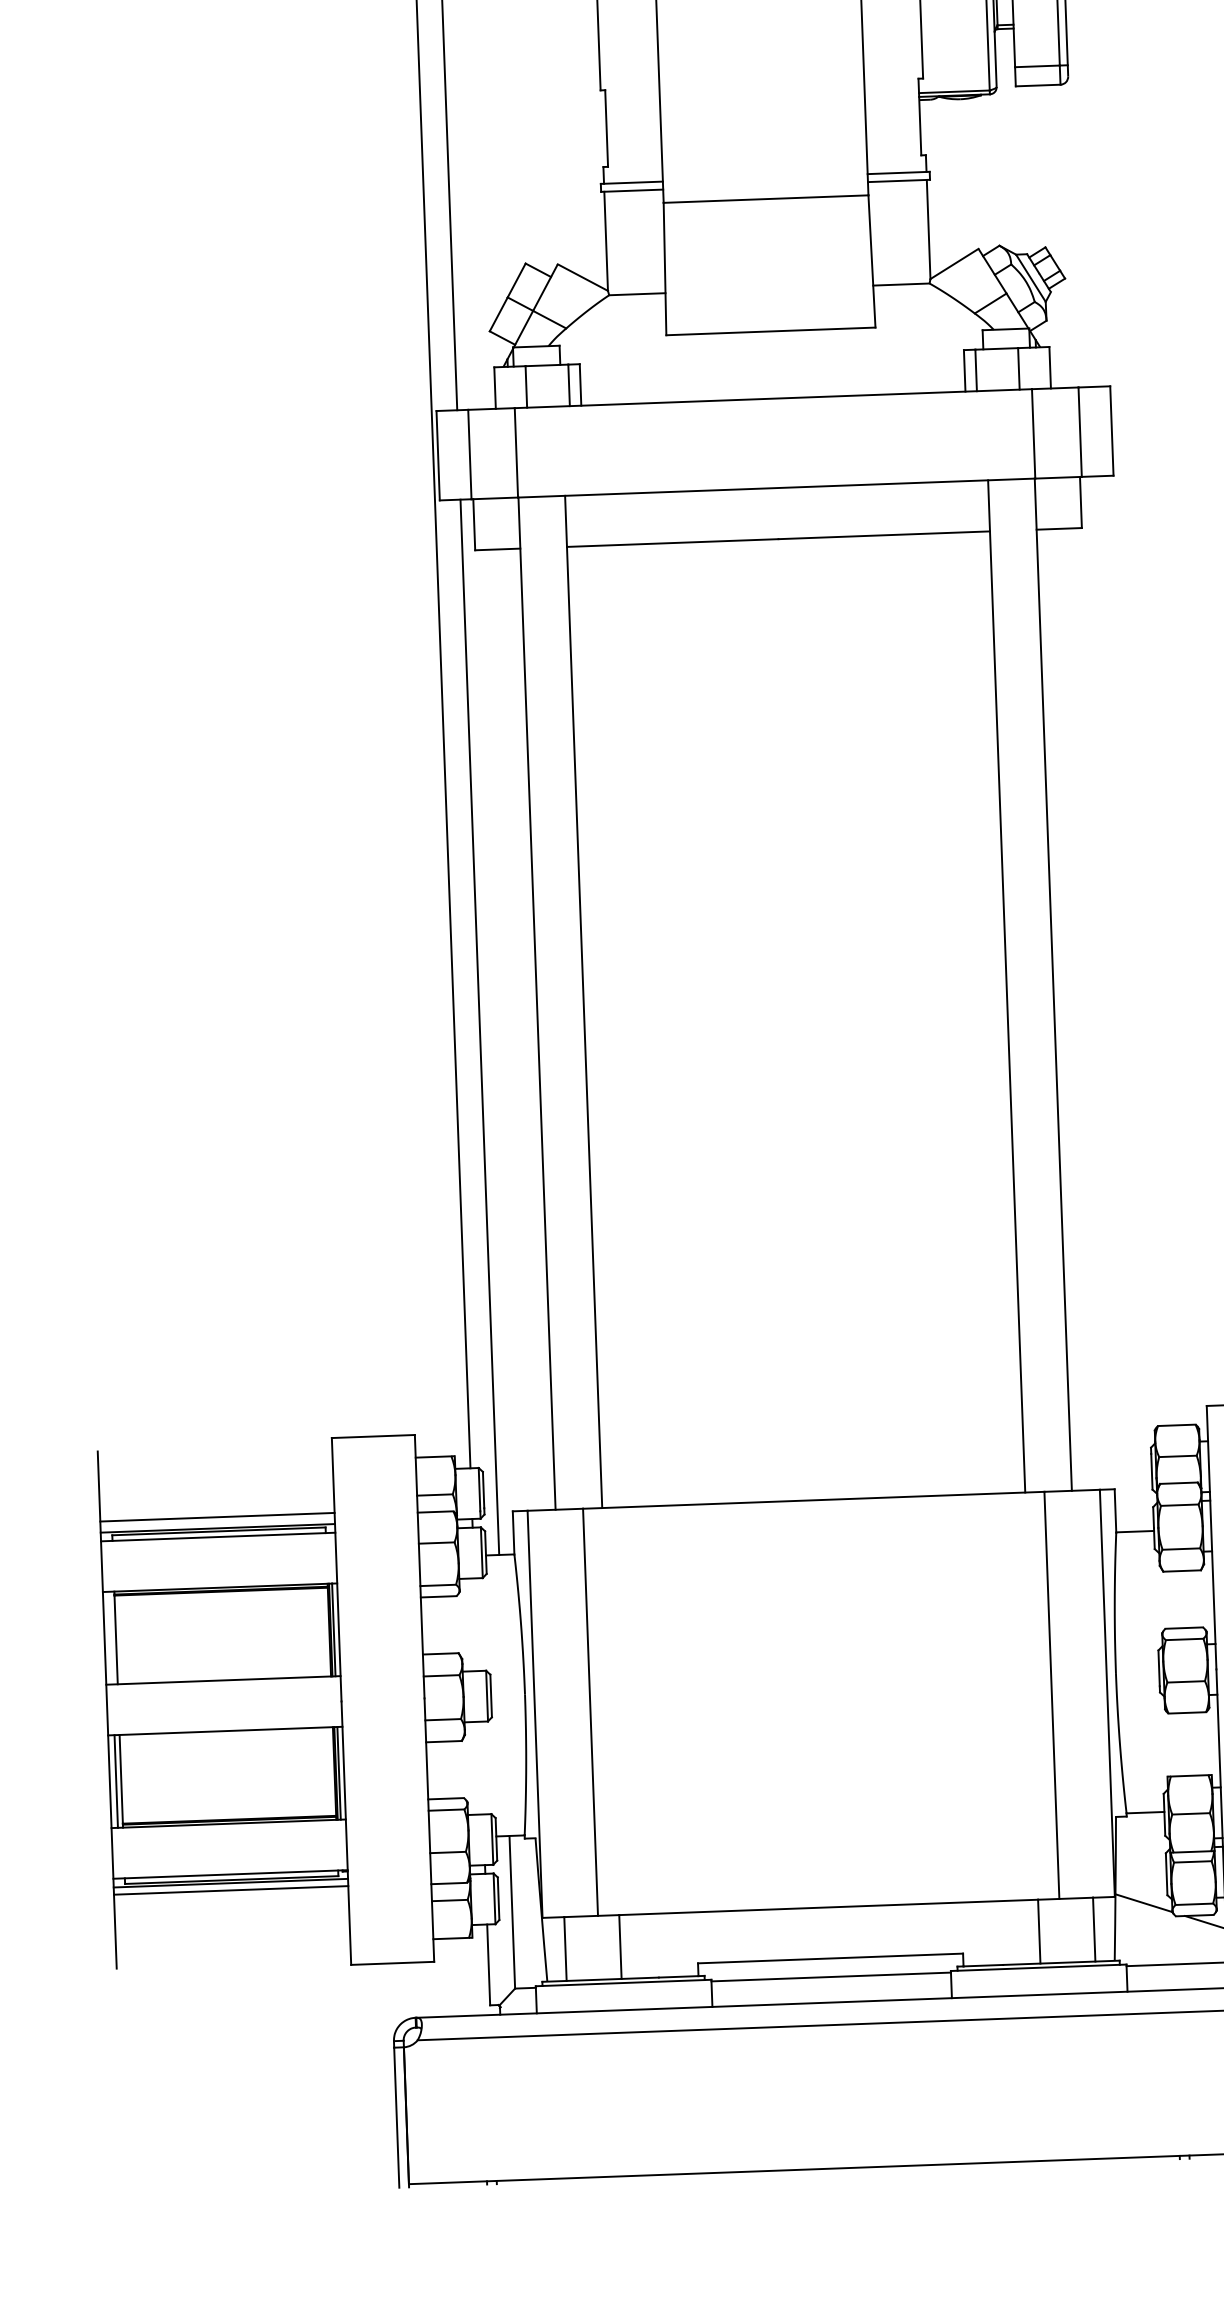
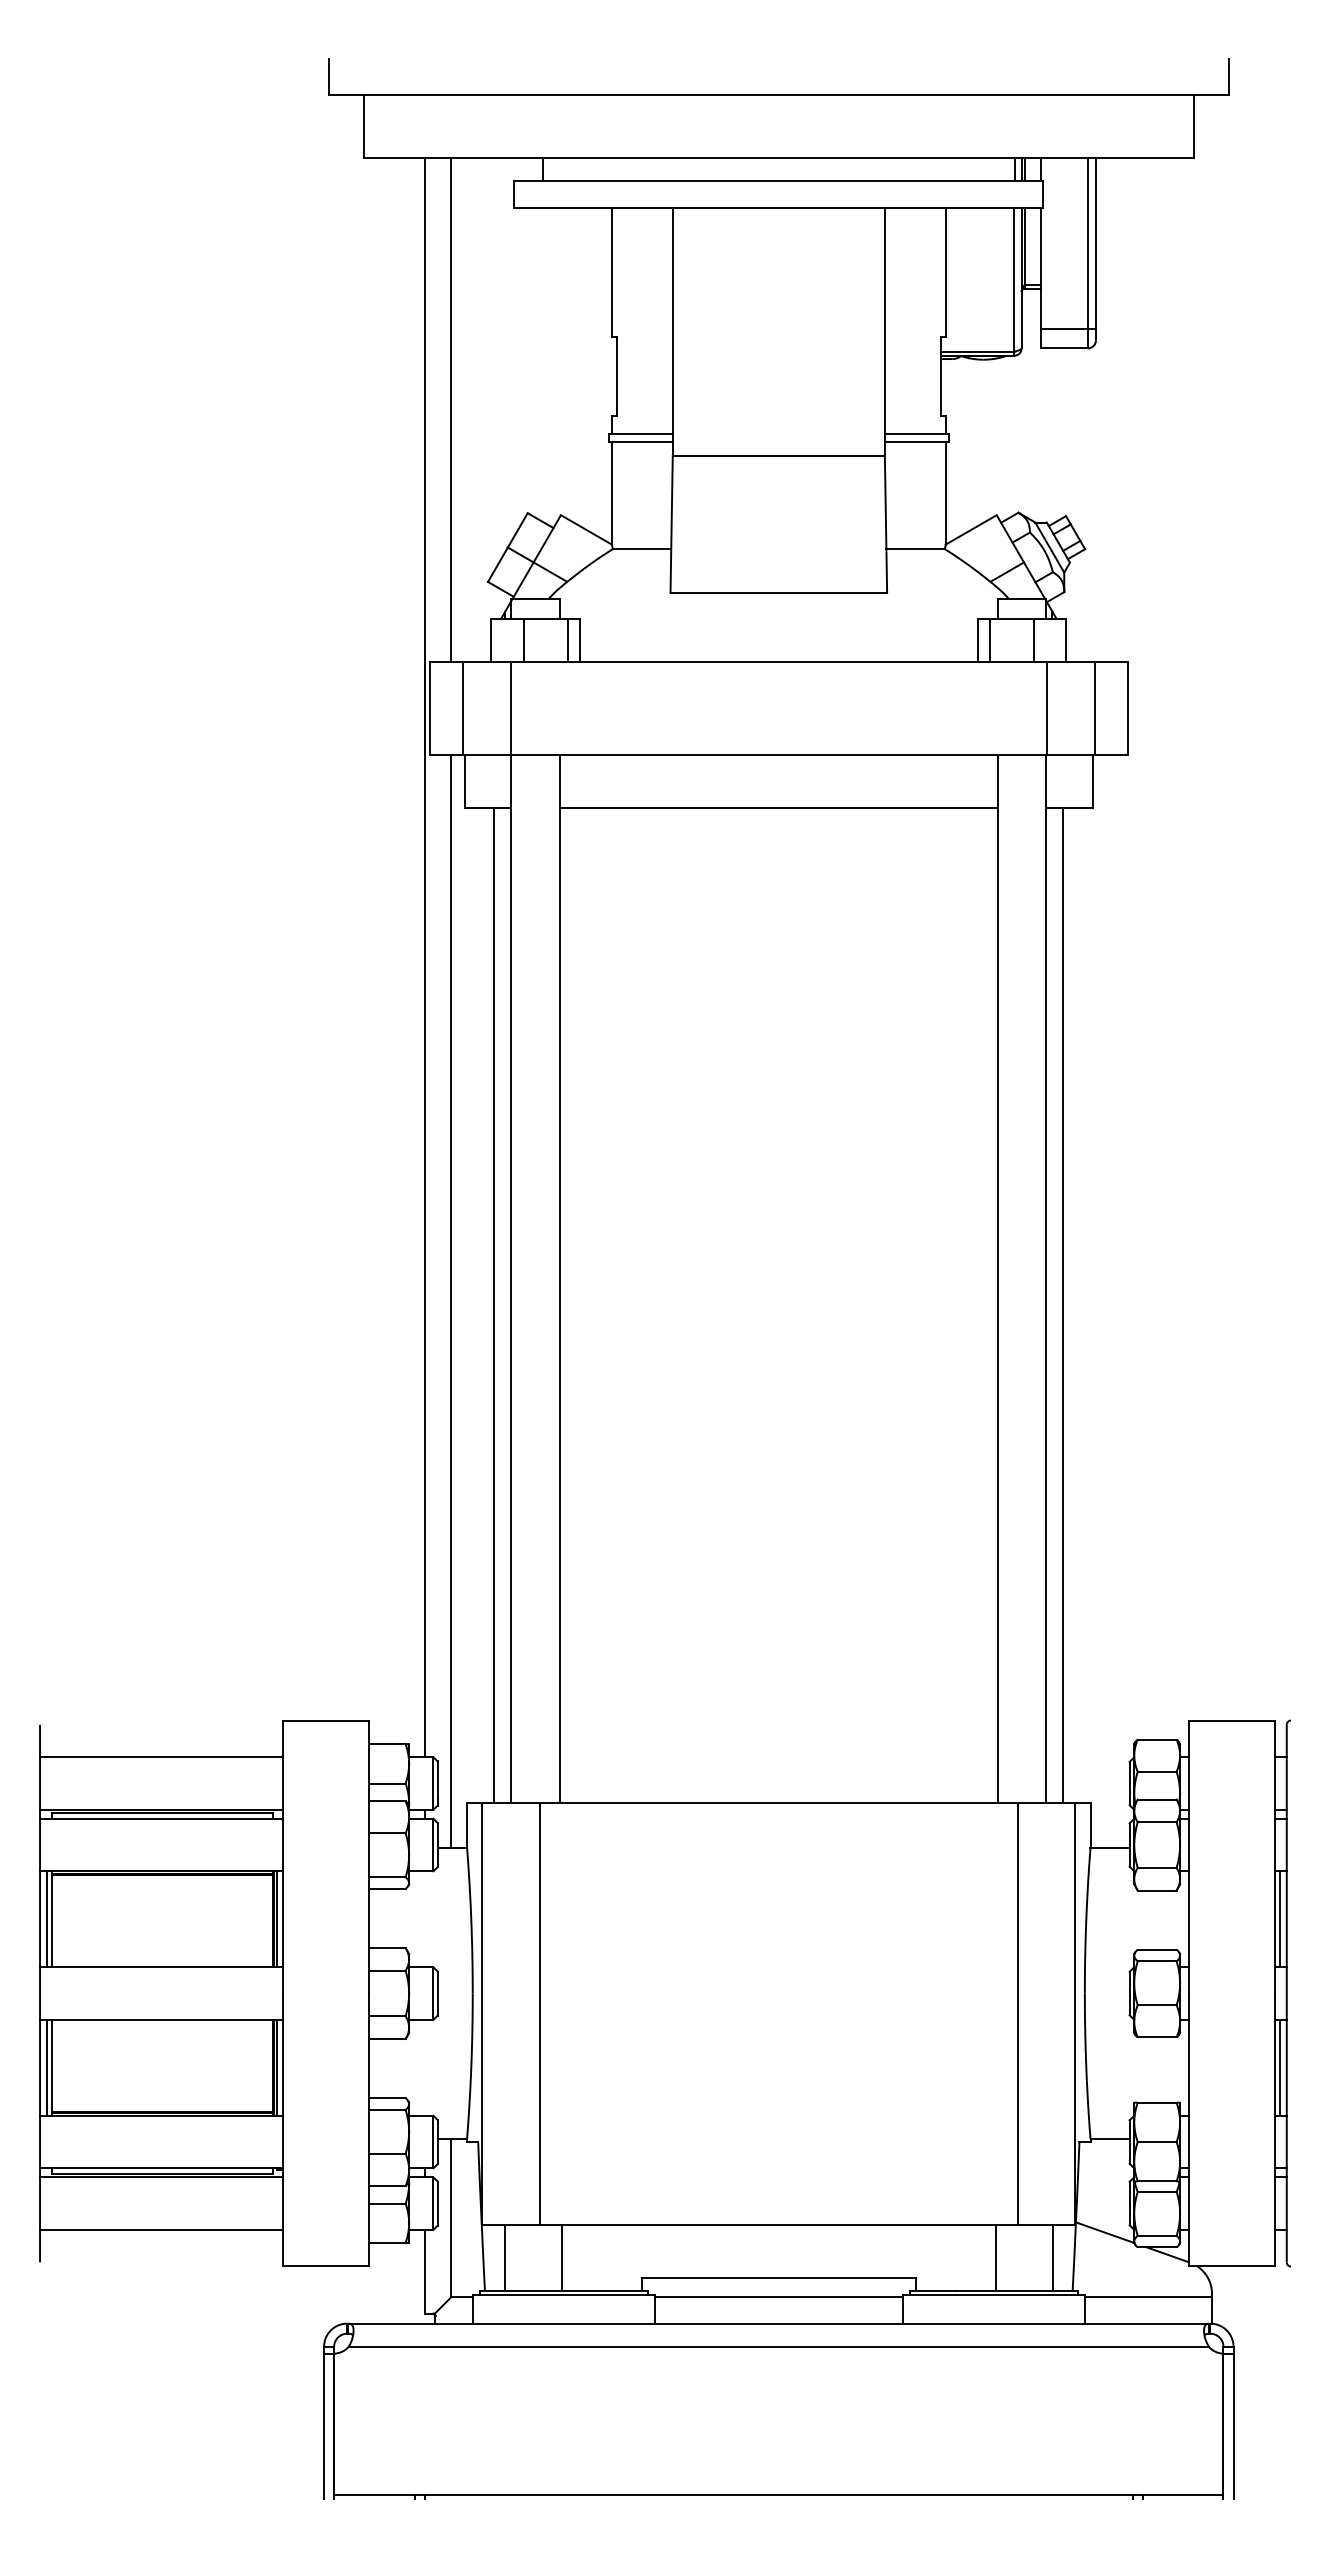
line: (1070, 1009) -> (1063, 1305), added
line: (521, 1029) -> (494, 1305), added
line: (217, 1517) -> (161, 1757), moved
line: (110, 1638) -> (46, 1919), added
line: (231, 1890) -> (161, 2229), moved

